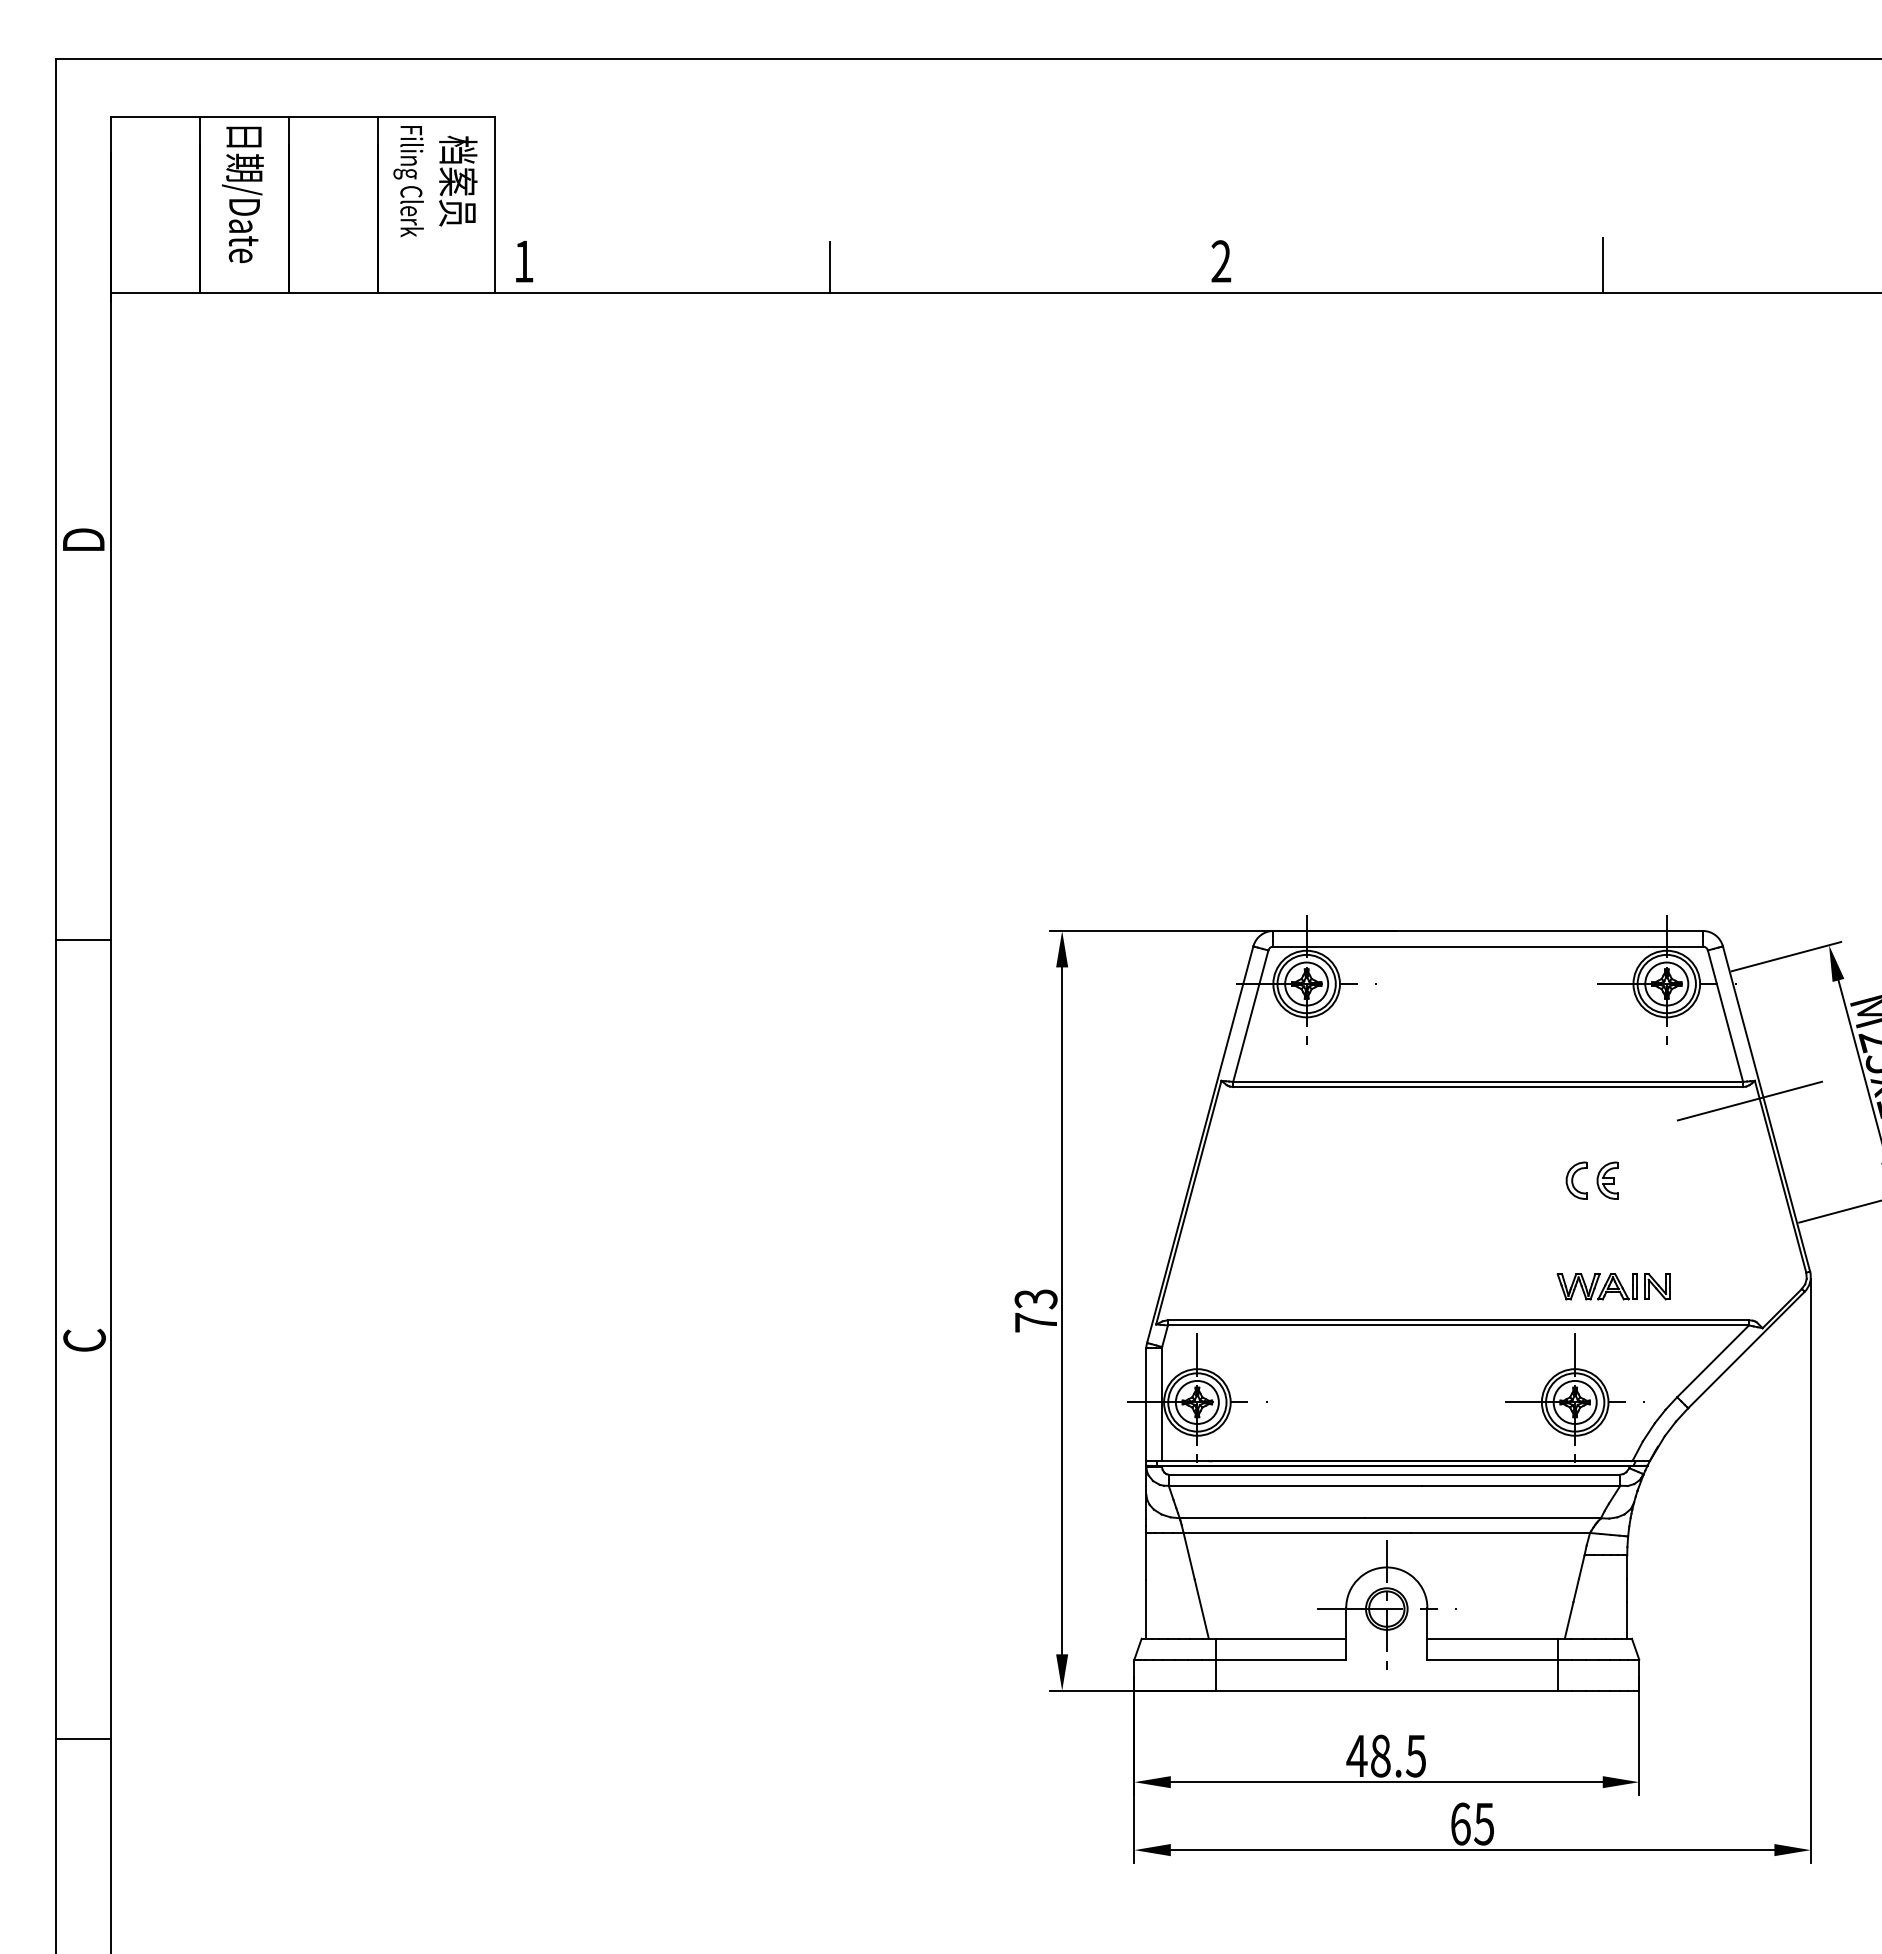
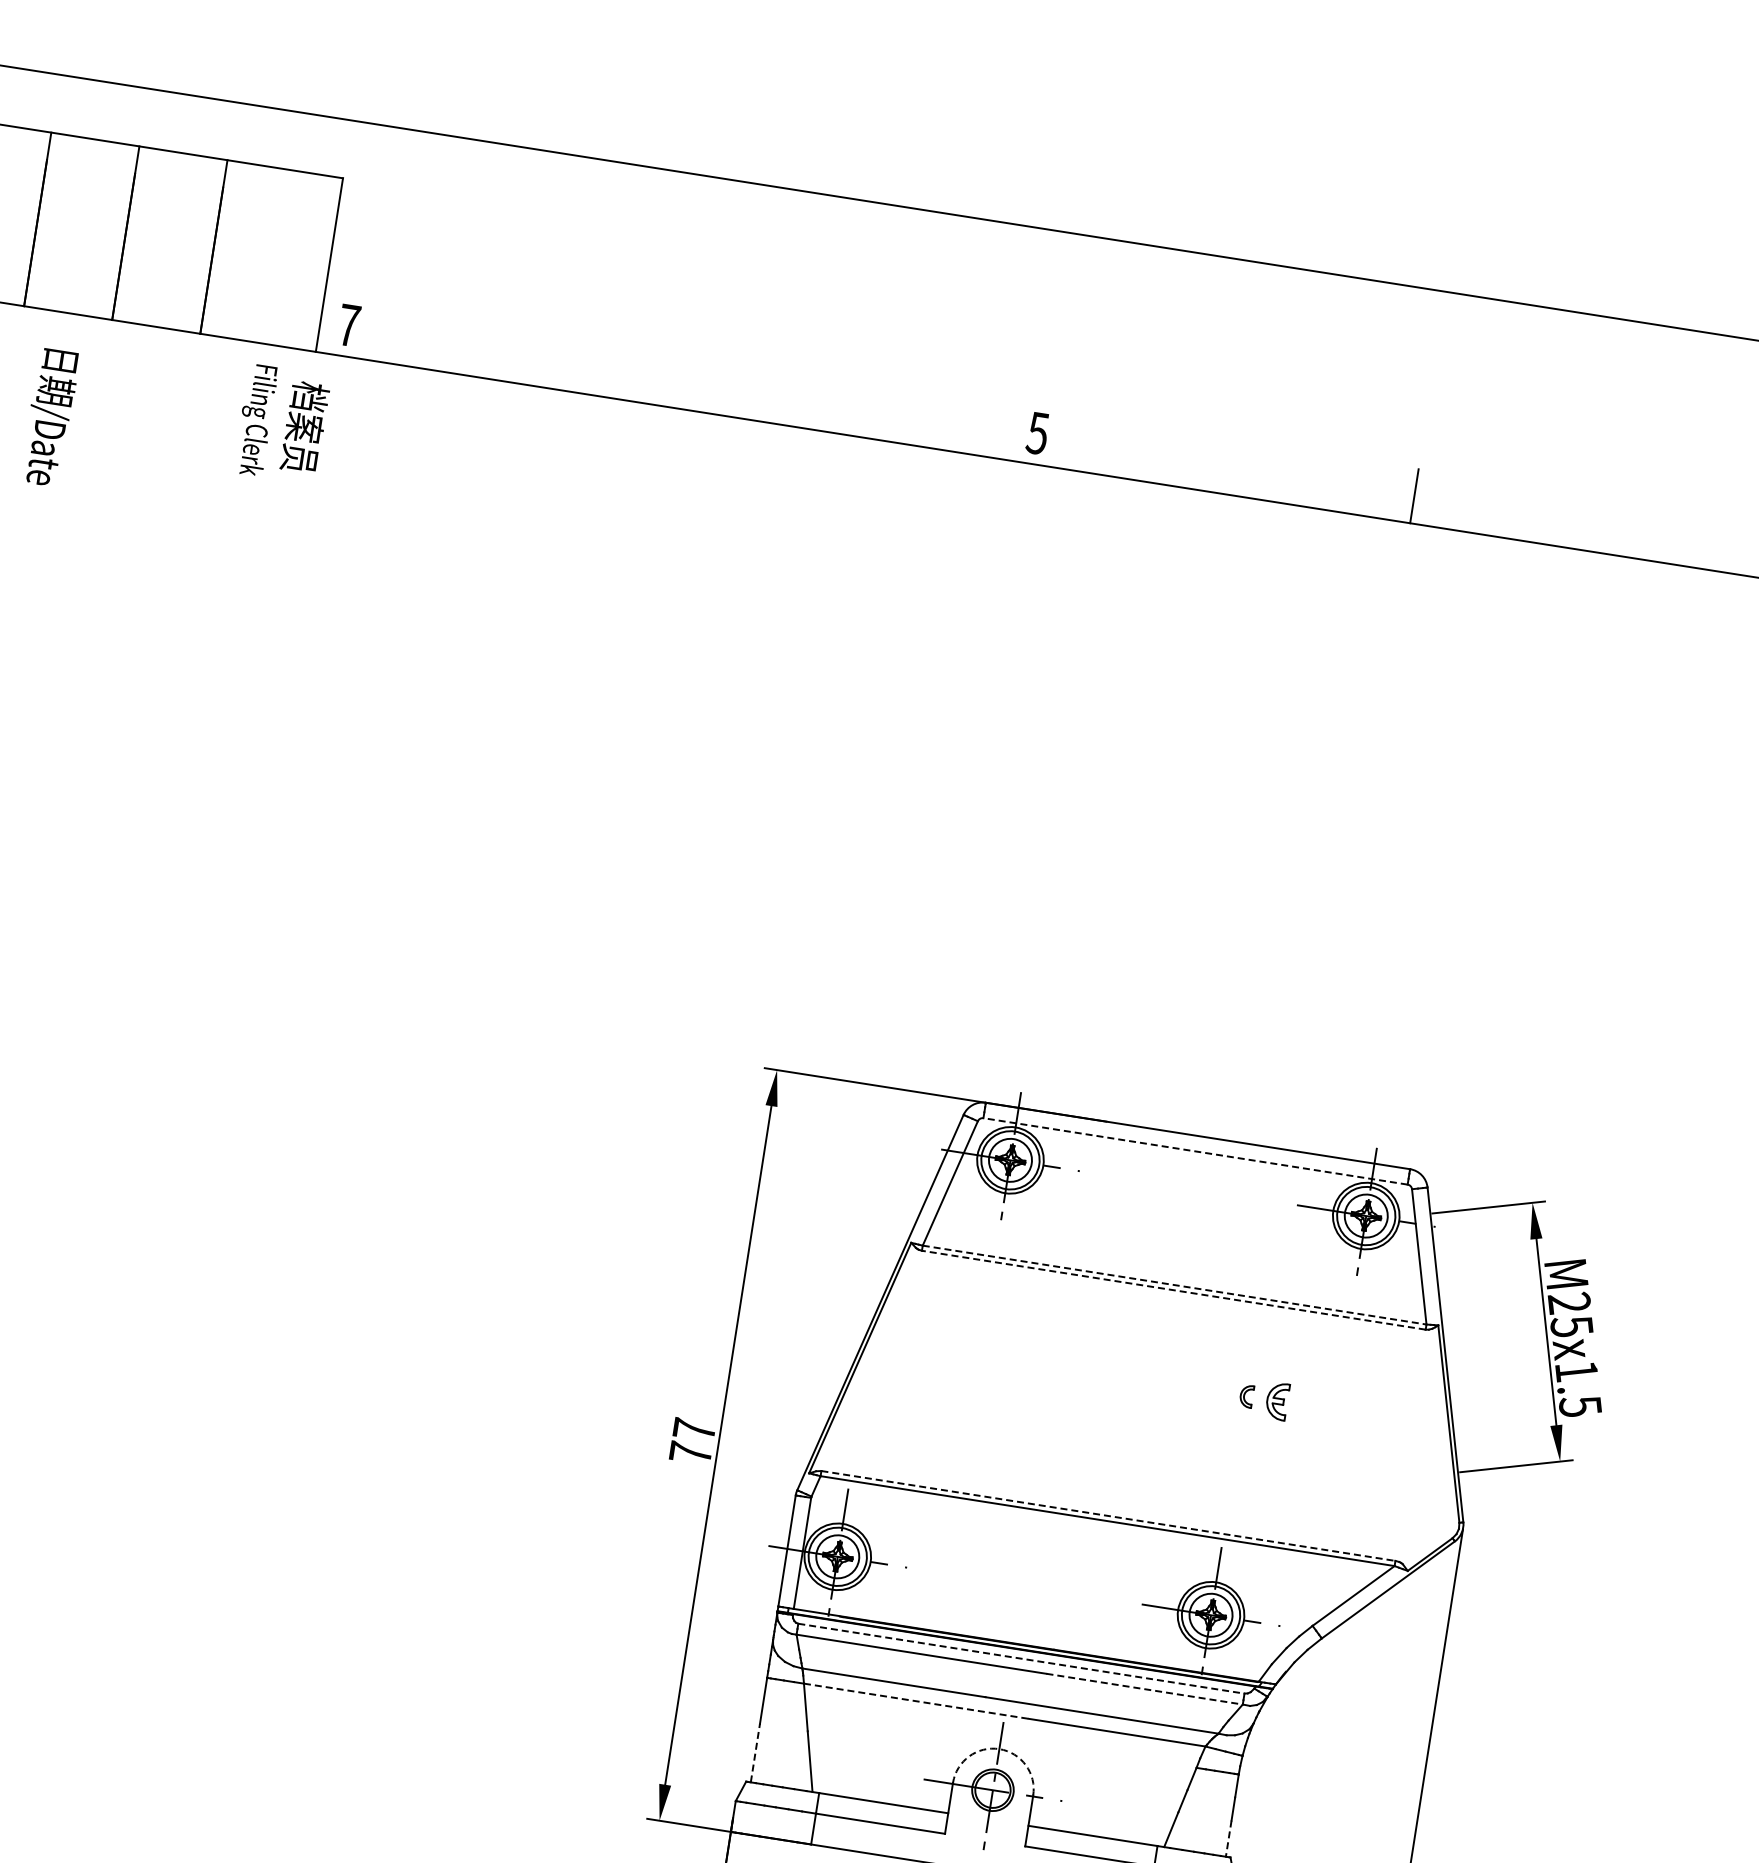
text: (435, 181) -> (282, 424), moved
text: (242, 194) -> (49, 417), moved
text: (523, 261) -> (348, 325), 1 -> 7
text: (1221, 261) -> (1038, 433), 2 -> 5
line: (829, 266) -> (650, 377), removed
line: (1488, 946) -> (1195, 1151), solid -> dashed
line: (1488, 1081) -> (1175, 1284), solid -> dashed
line: (1488, 1087) -> (1174, 1290), solid -> dashed
line: (1749, 1100) -> (1429, 1343), removed
part: (1576, 1180) -> (1246, 1396), size x0.6
part: (1613, 1286) -> (1266, 1506), removed
text: (1035, 1299) -> (693, 1430), 73 -> 77
line: (1458, 1320) -> (1108, 1516), solid -> dashed
line: (1394, 1474) -> (1021, 1658), solid -> dashed
line: (1521, 1485) -> (1145, 1688), solid -> dashed
line: (1297, 1532) -> (916, 1700), solid -> dashed
arc: (1386, 1567) -> (999, 1749), solid -> dashed
line: (1146, 1609) -> (755, 1753), solid -> dashed
line: (1627, 1620) -> (1228, 1838), solid -> dashed

